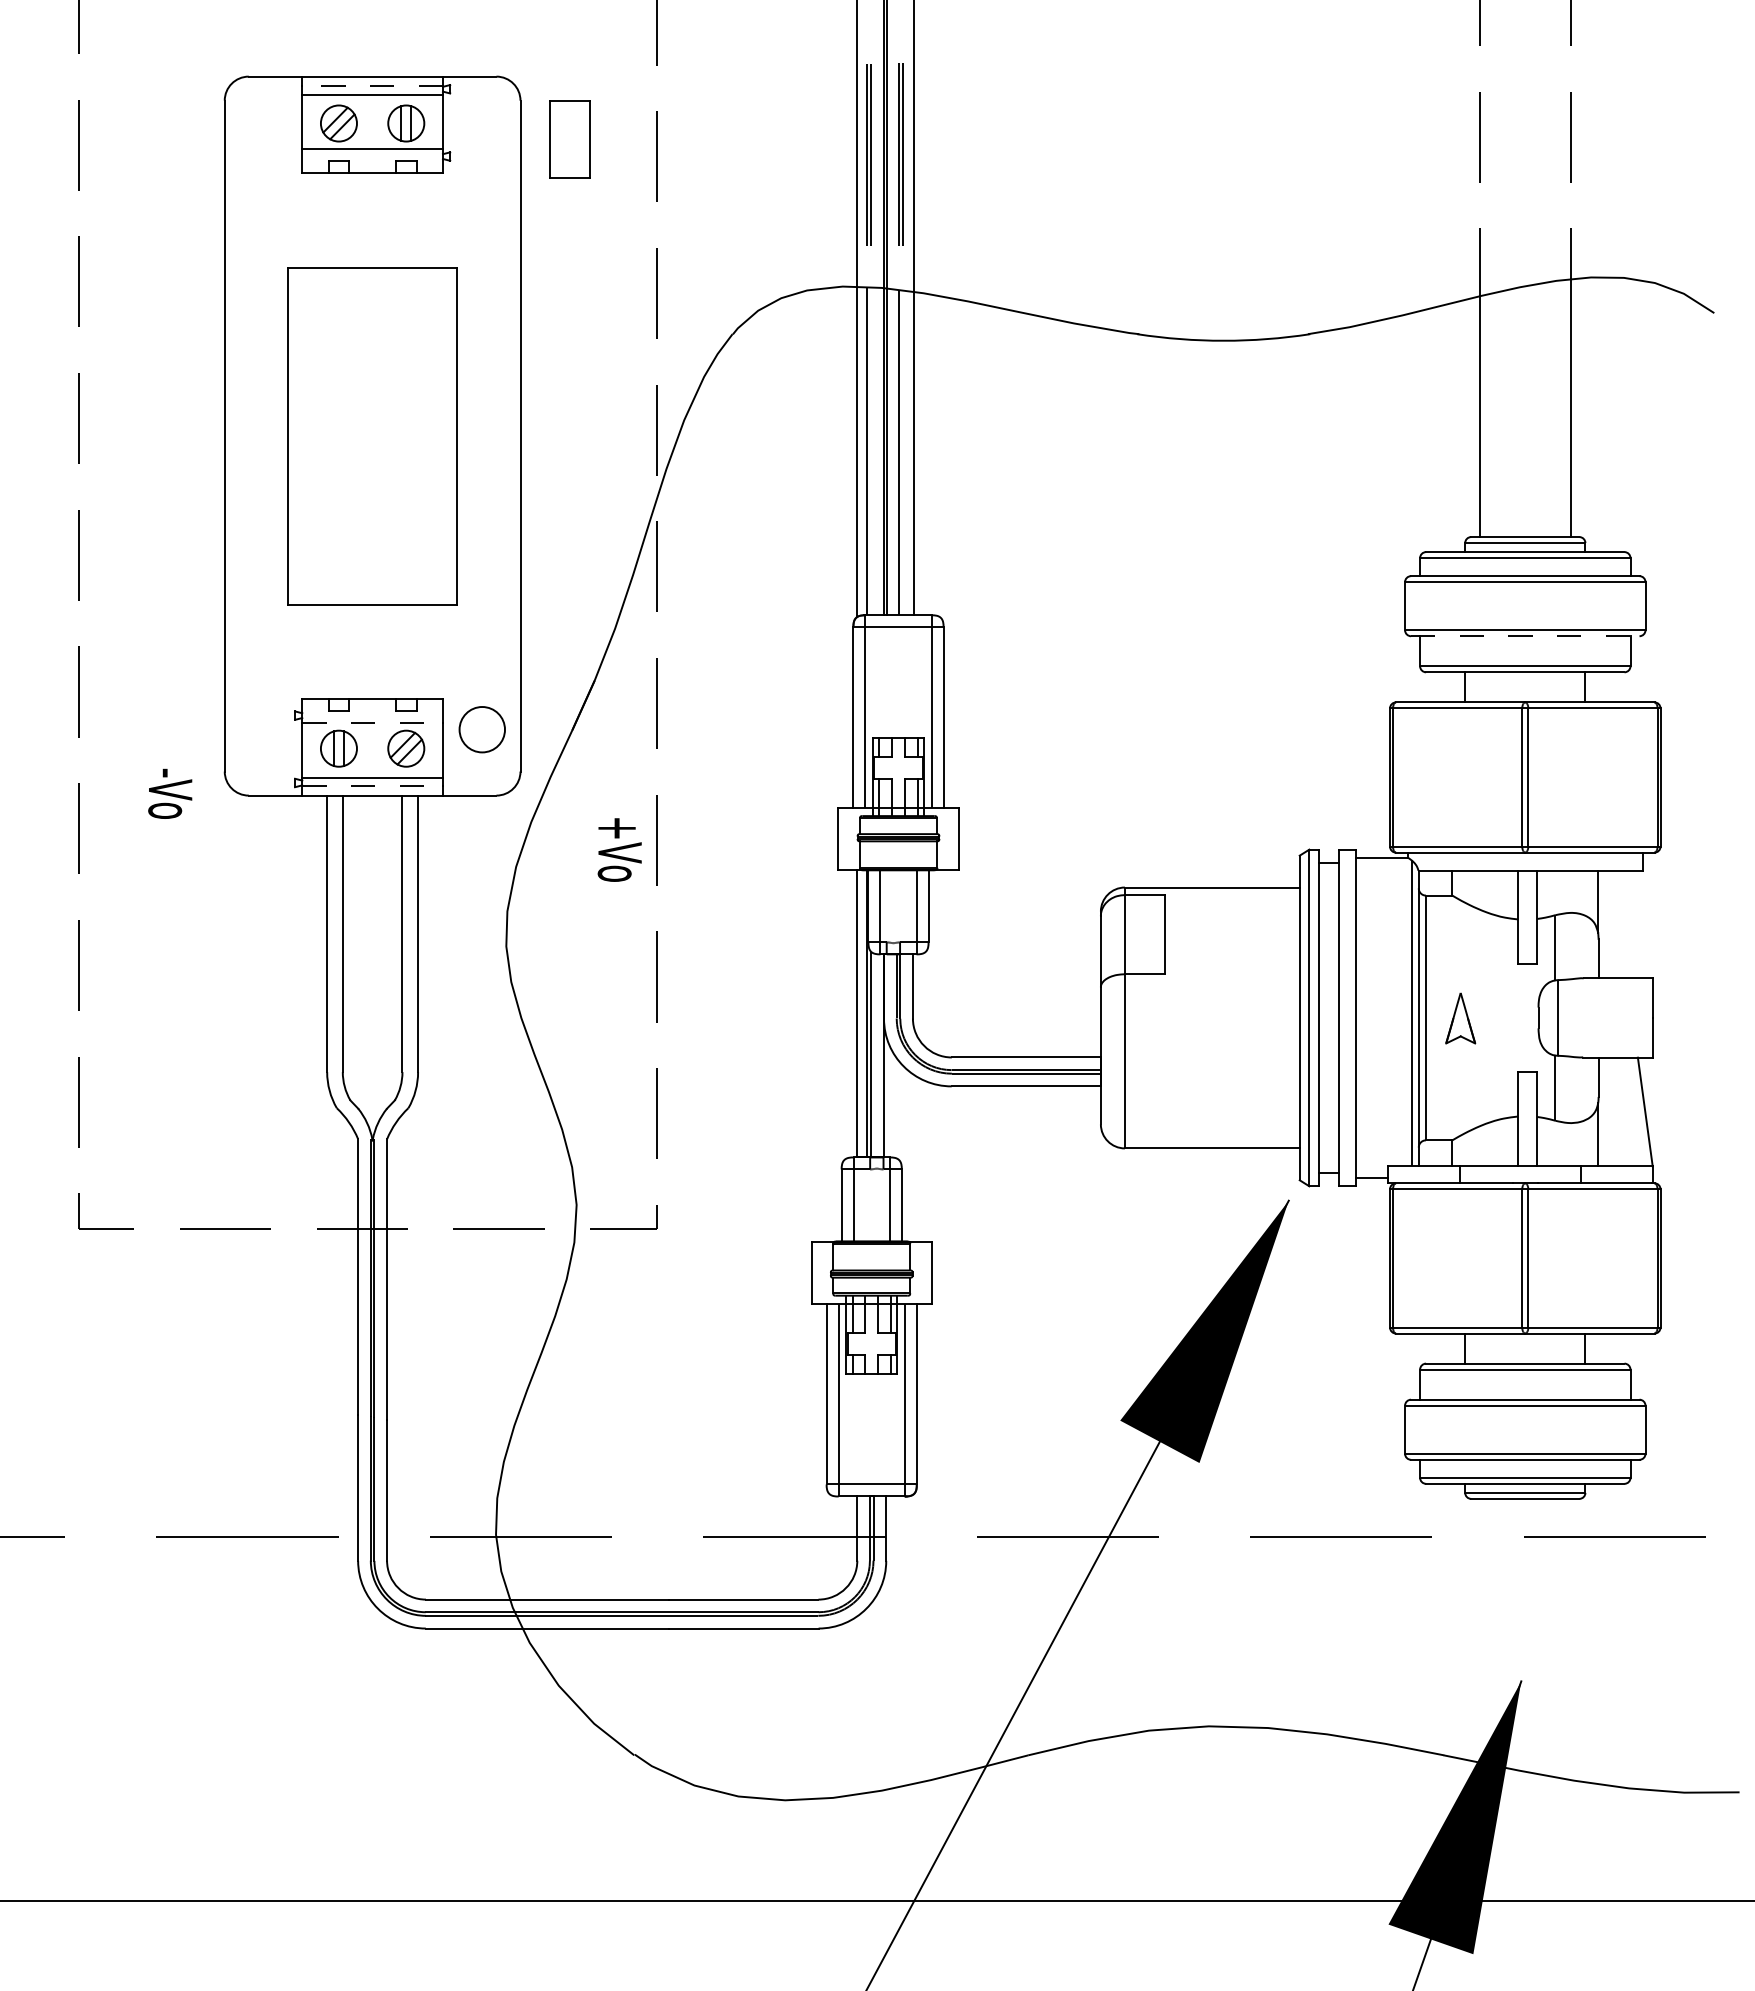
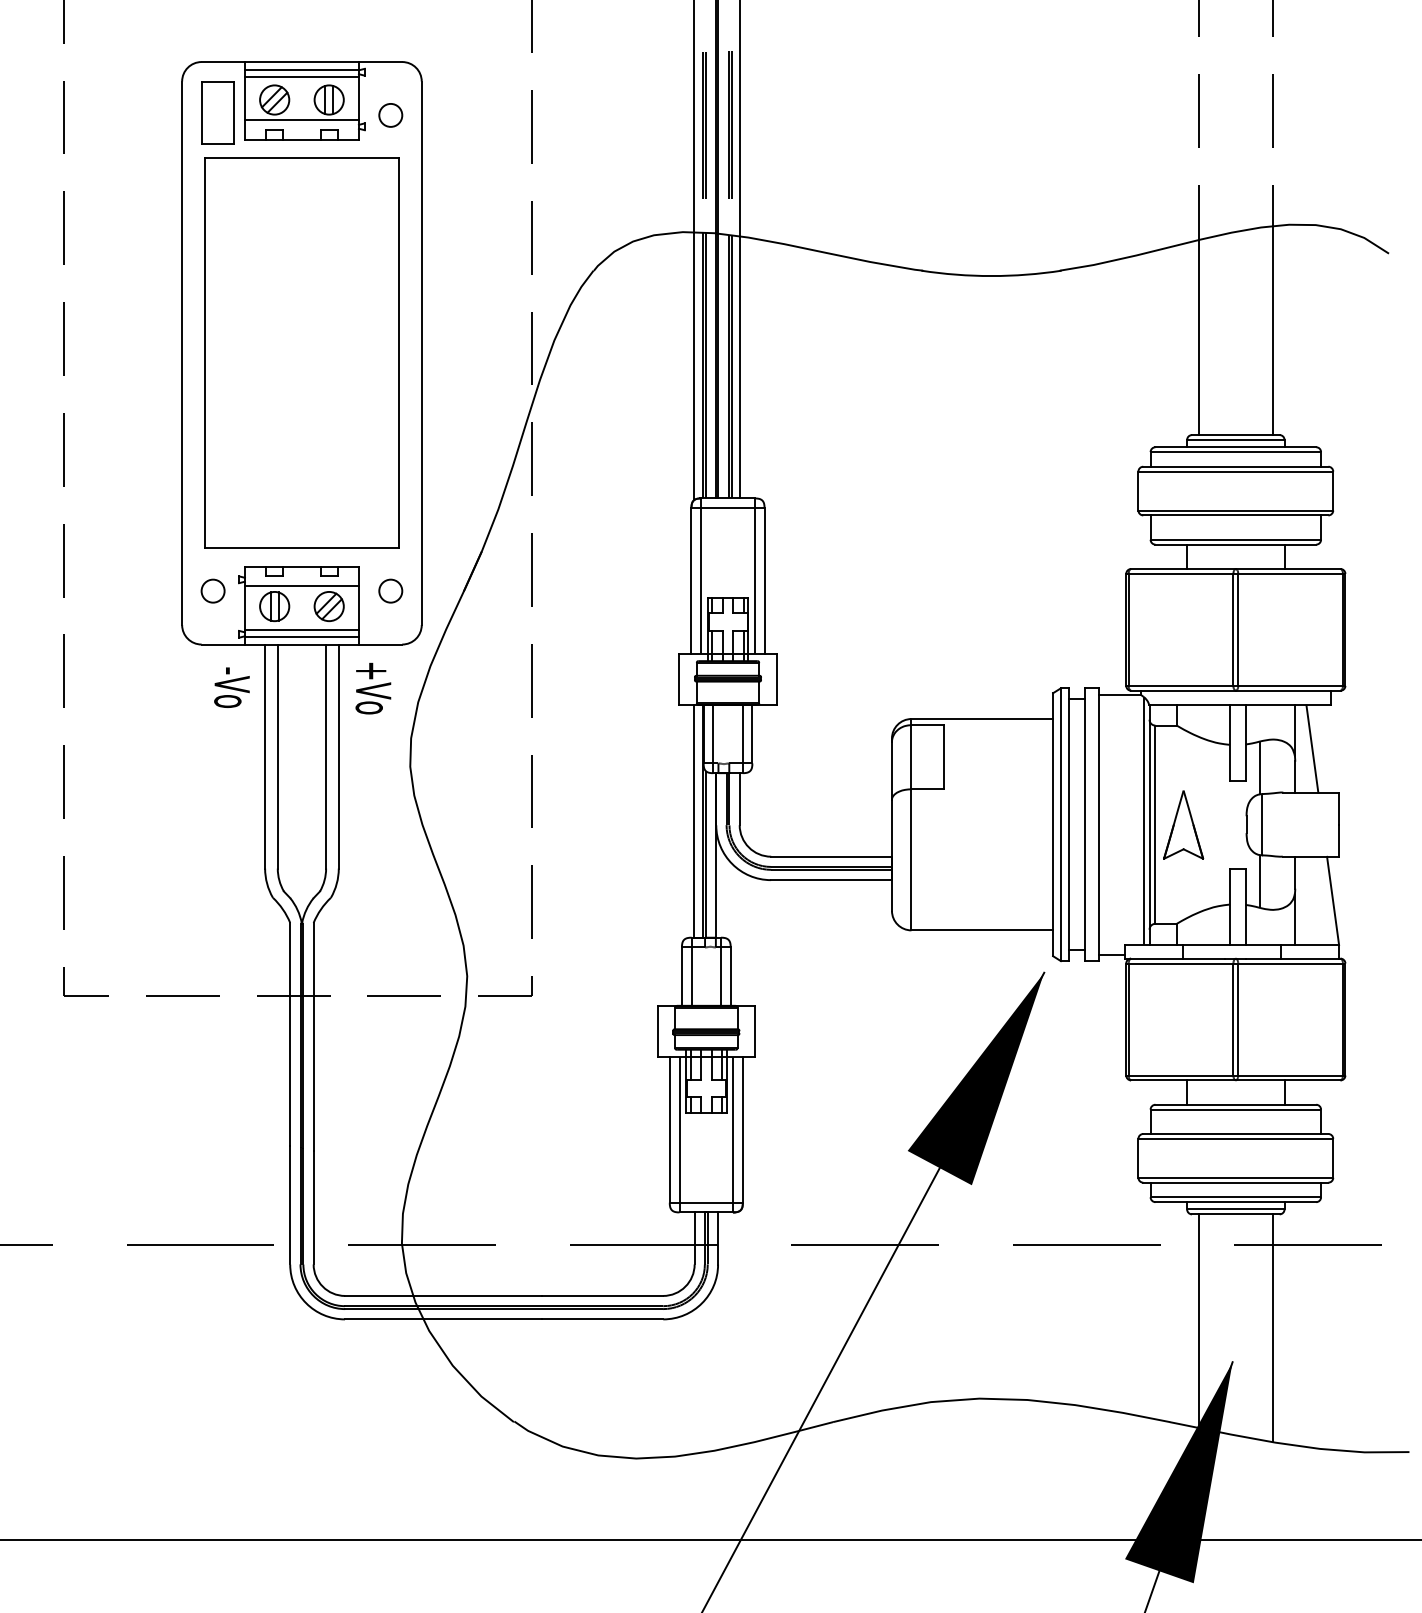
line: (372, 86) -> (301, 70), dashed -> solid
part: (569, 139) -> (217, 112), moved
circle: (482, 142) -> (390, 115), added
part: (372, 436) -> (301, 353), size x1.43
line: (871, 451) -> (706, 365), added
line: (902, 452) -> (731, 366), added
line: (1525, 636) -> (1236, 515), dashed -> solid
line: (373, 723) -> (302, 586), dashed -> solid
circle: (262, 729) -> (212, 590), added
circle: (482, 729) -> (390, 590), size x0.62
line: (373, 785) -> (302, 636), dashed -> solid
text: (170, 793) -> (232, 687), moved
text: (619, 849) -> (373, 688), moved
line: (1619, 924) -> (1312, 748), added
part: (1460, 1018) -> (1183, 825), size x1.67
line: (1479, 1630) -> (1198, 1320), added
line: (1570, 1639) -> (1272, 1328), added

